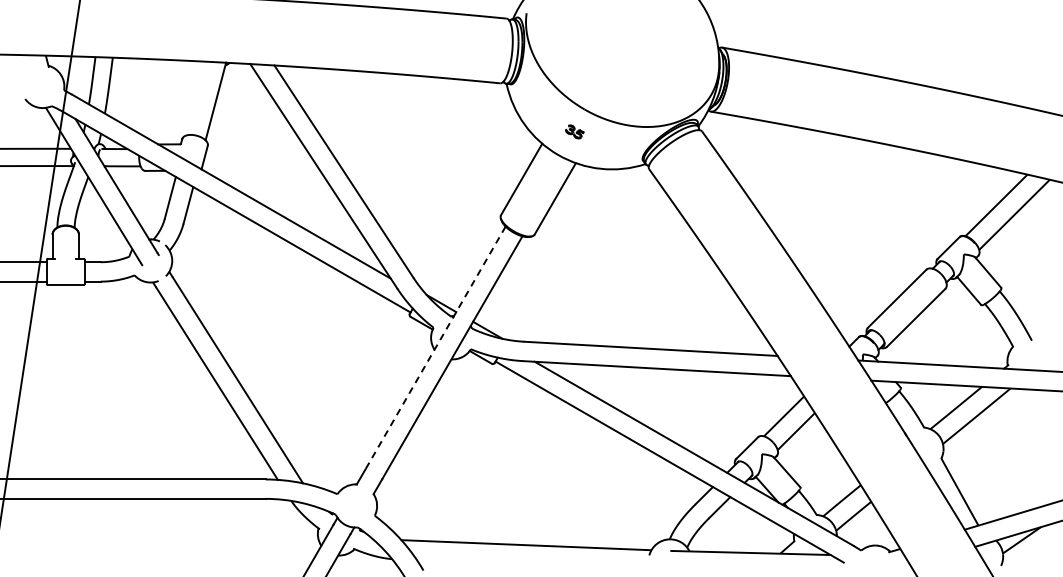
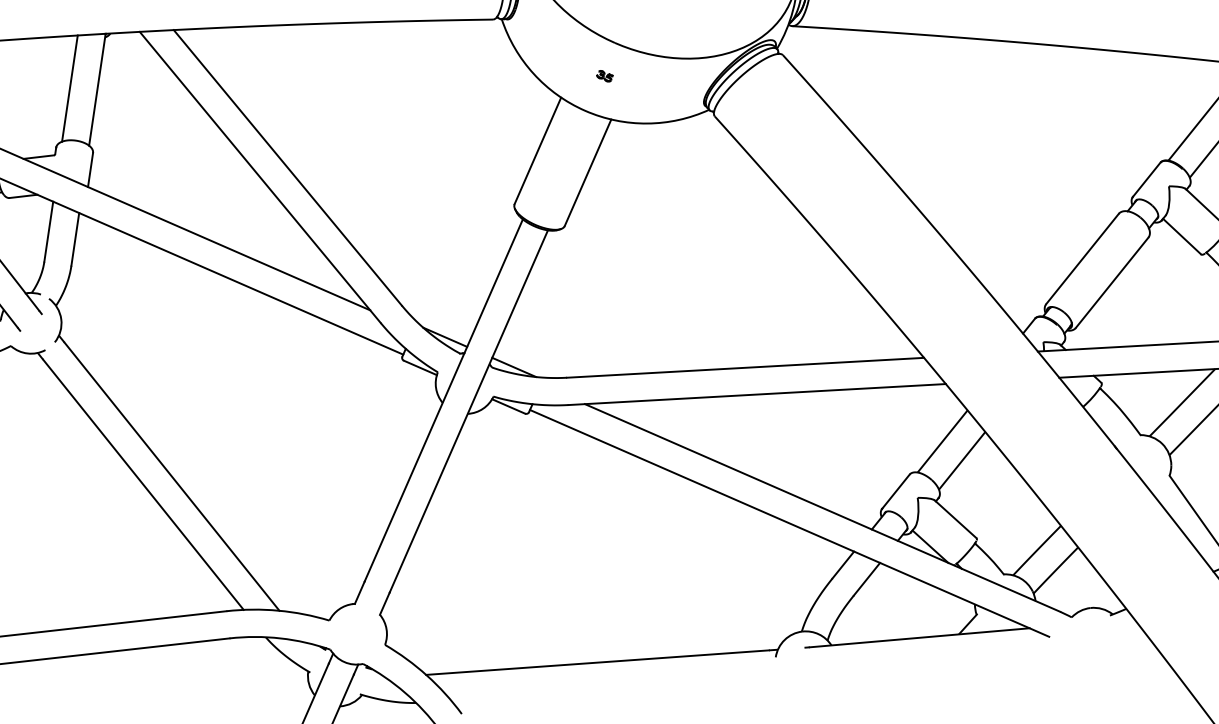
line: (196, 98) -> (69, 88), added
part: (574, 132) -> (604, 76), size x0.62
line: (435, 348) -> (443, 401), dashed -> solid

